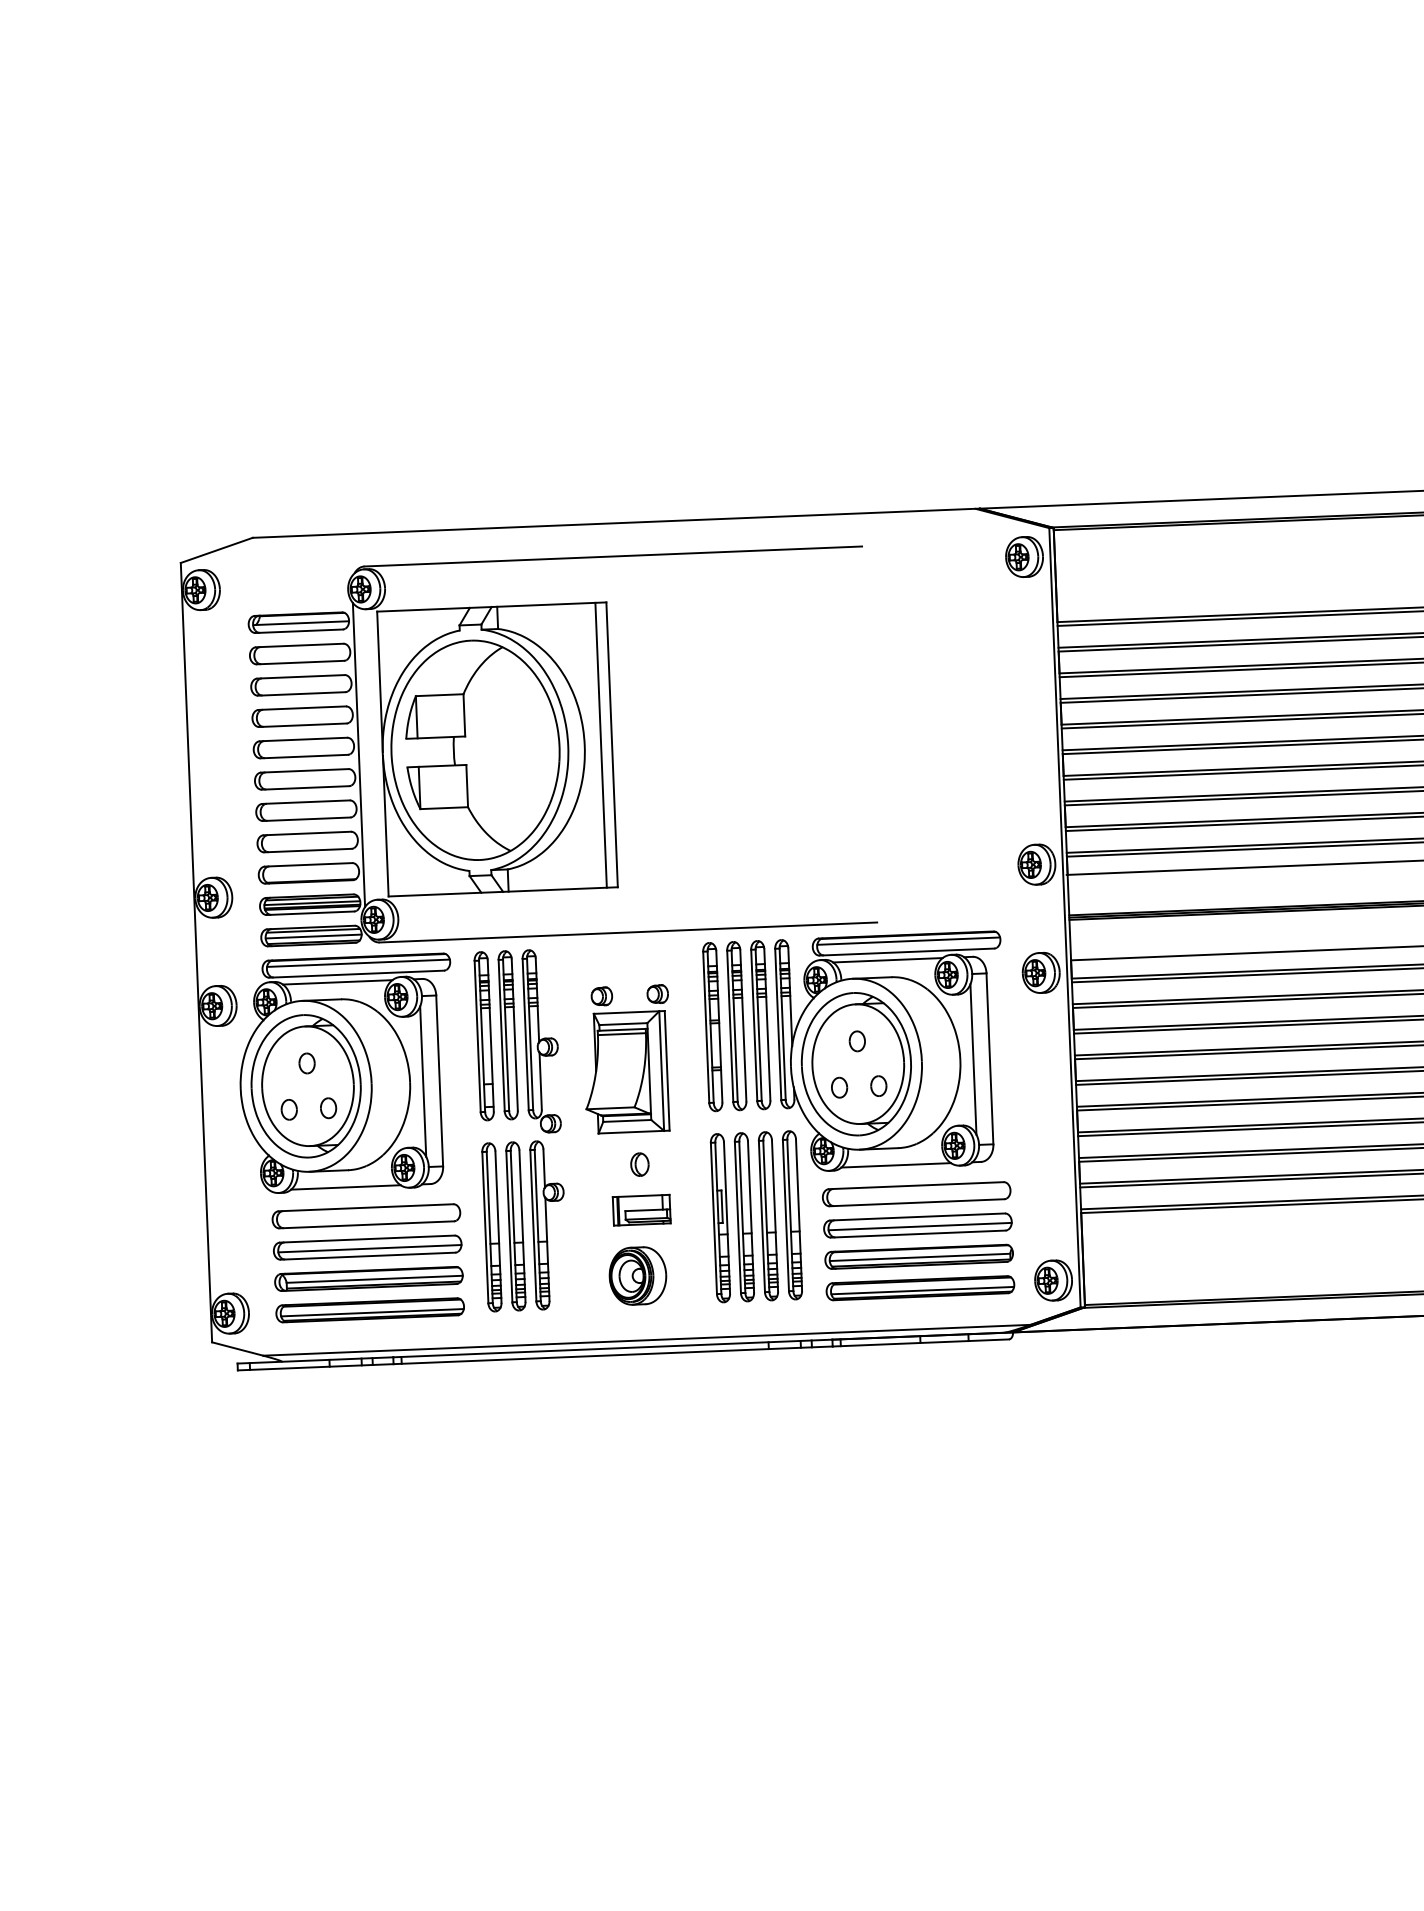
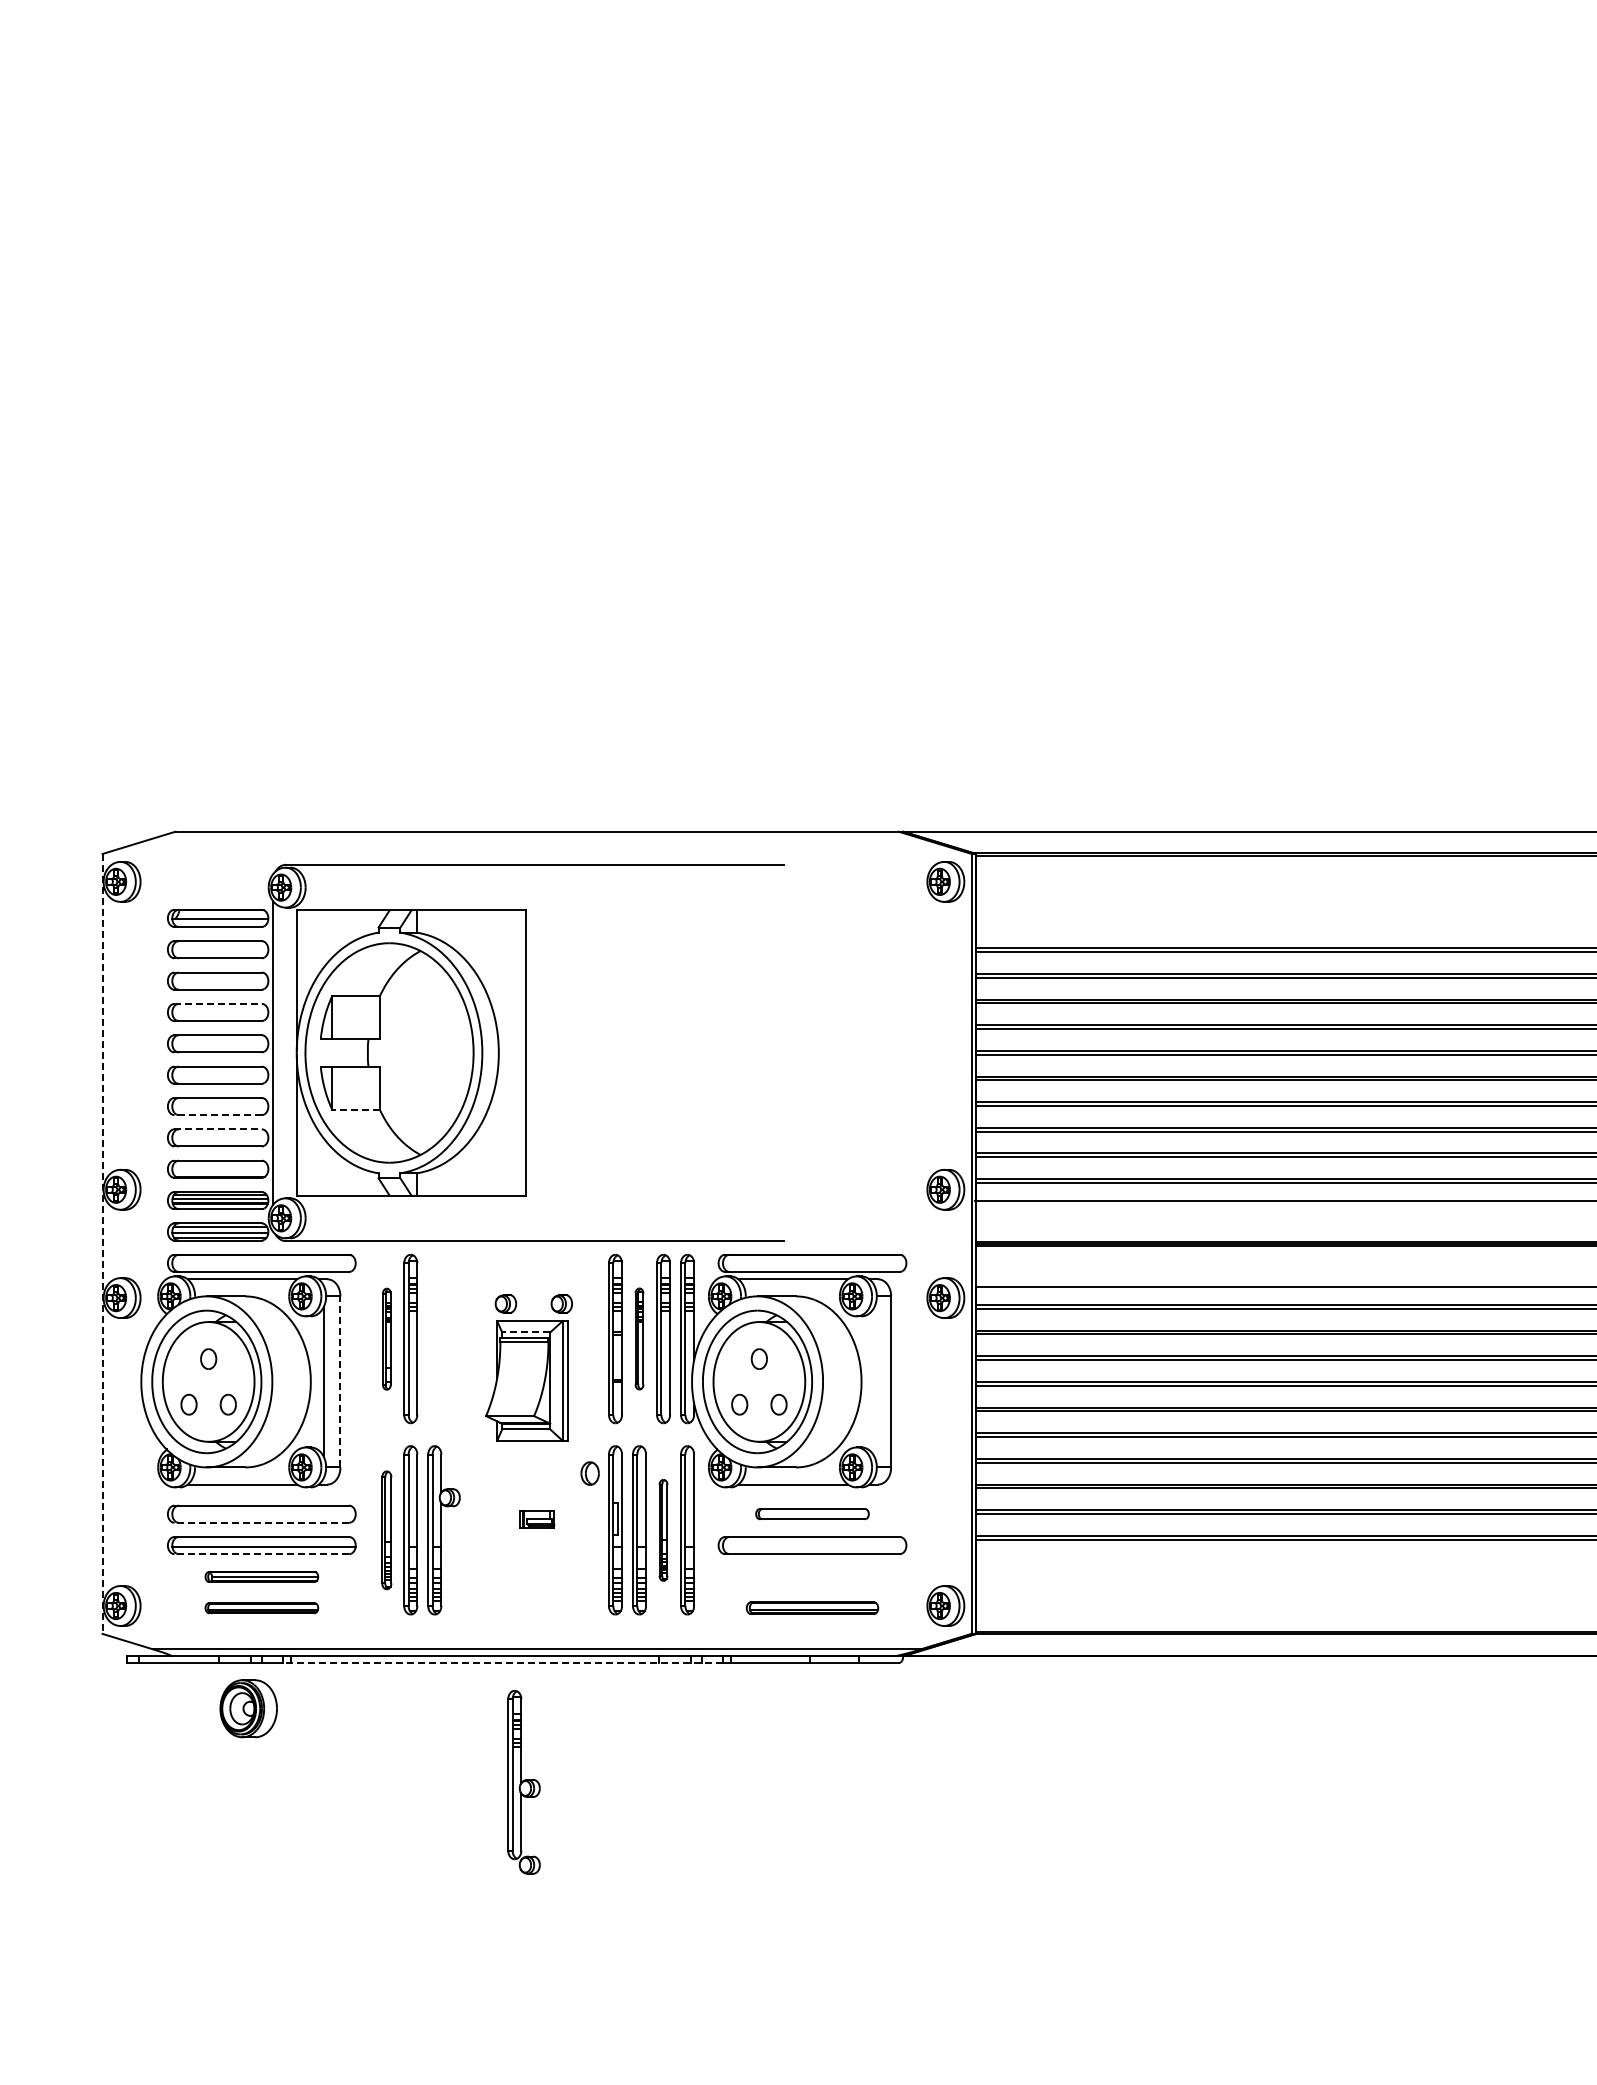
line: (302, 707) -> (218, 1003), solid -> dashed
line: (601, 744) -> (515, 1052), removed
line: (443, 808) -> (355, 1109), solid -> dashed
line: (307, 819) -> (218, 1115), solid -> dashed
line: (307, 833) -> (218, 1129), solid -> dashed
line: (908, 941) -> (814, 1261), removed
line: (196, 952) -> (102, 1243), solid -> dashed
line: (357, 963) -> (263, 1261), removed
line: (622, 1024) -> (525, 1332), solid -> dashed
part: (736, 1025) -> (639, 1338), size x0.6
part: (483, 1036) -> (386, 1339), size x0.6
part: (541, 1041) -> (523, 1782), moved
line: (973, 1059) -> (874, 1381), removed
line: (439, 1080) -> (340, 1381), solid -> dashed
part: (639, 1164) -> (589, 1473), moved
part: (916, 1193) -> (812, 1513), size x0.6
part: (642, 1209) -> (537, 1518), size x0.6
part: (768, 1216) -> (663, 1530), size x0.6
line: (366, 1224) -> (261, 1522), solid -> dashed
line: (919, 1226) -> (814, 1546), removed
part: (491, 1227) -> (386, 1530), size x0.7
line: (367, 1256) -> (261, 1554), solid -> dashed
part: (919, 1256) -> (812, 1576), removed
part: (637, 1275) -> (248, 1708), moved
part: (368, 1278) -> (261, 1576), size x0.6
part: (920, 1287) -> (812, 1607), size x0.7
part: (369, 1309) -> (261, 1607), size x0.6
line: (612, 1355) -> (502, 1663), solid -> dashed

